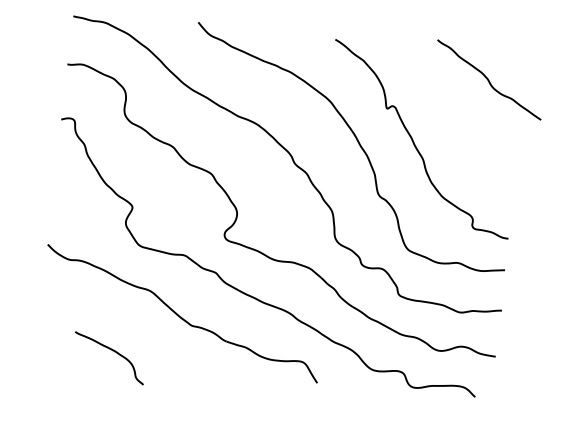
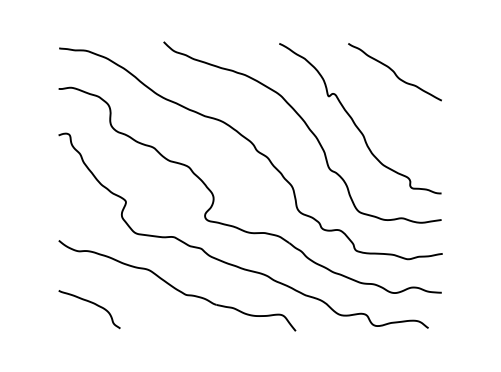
curve: (488, 80) -> (394, 72), moved
curve: (112, 351) -> (91, 303), moved

